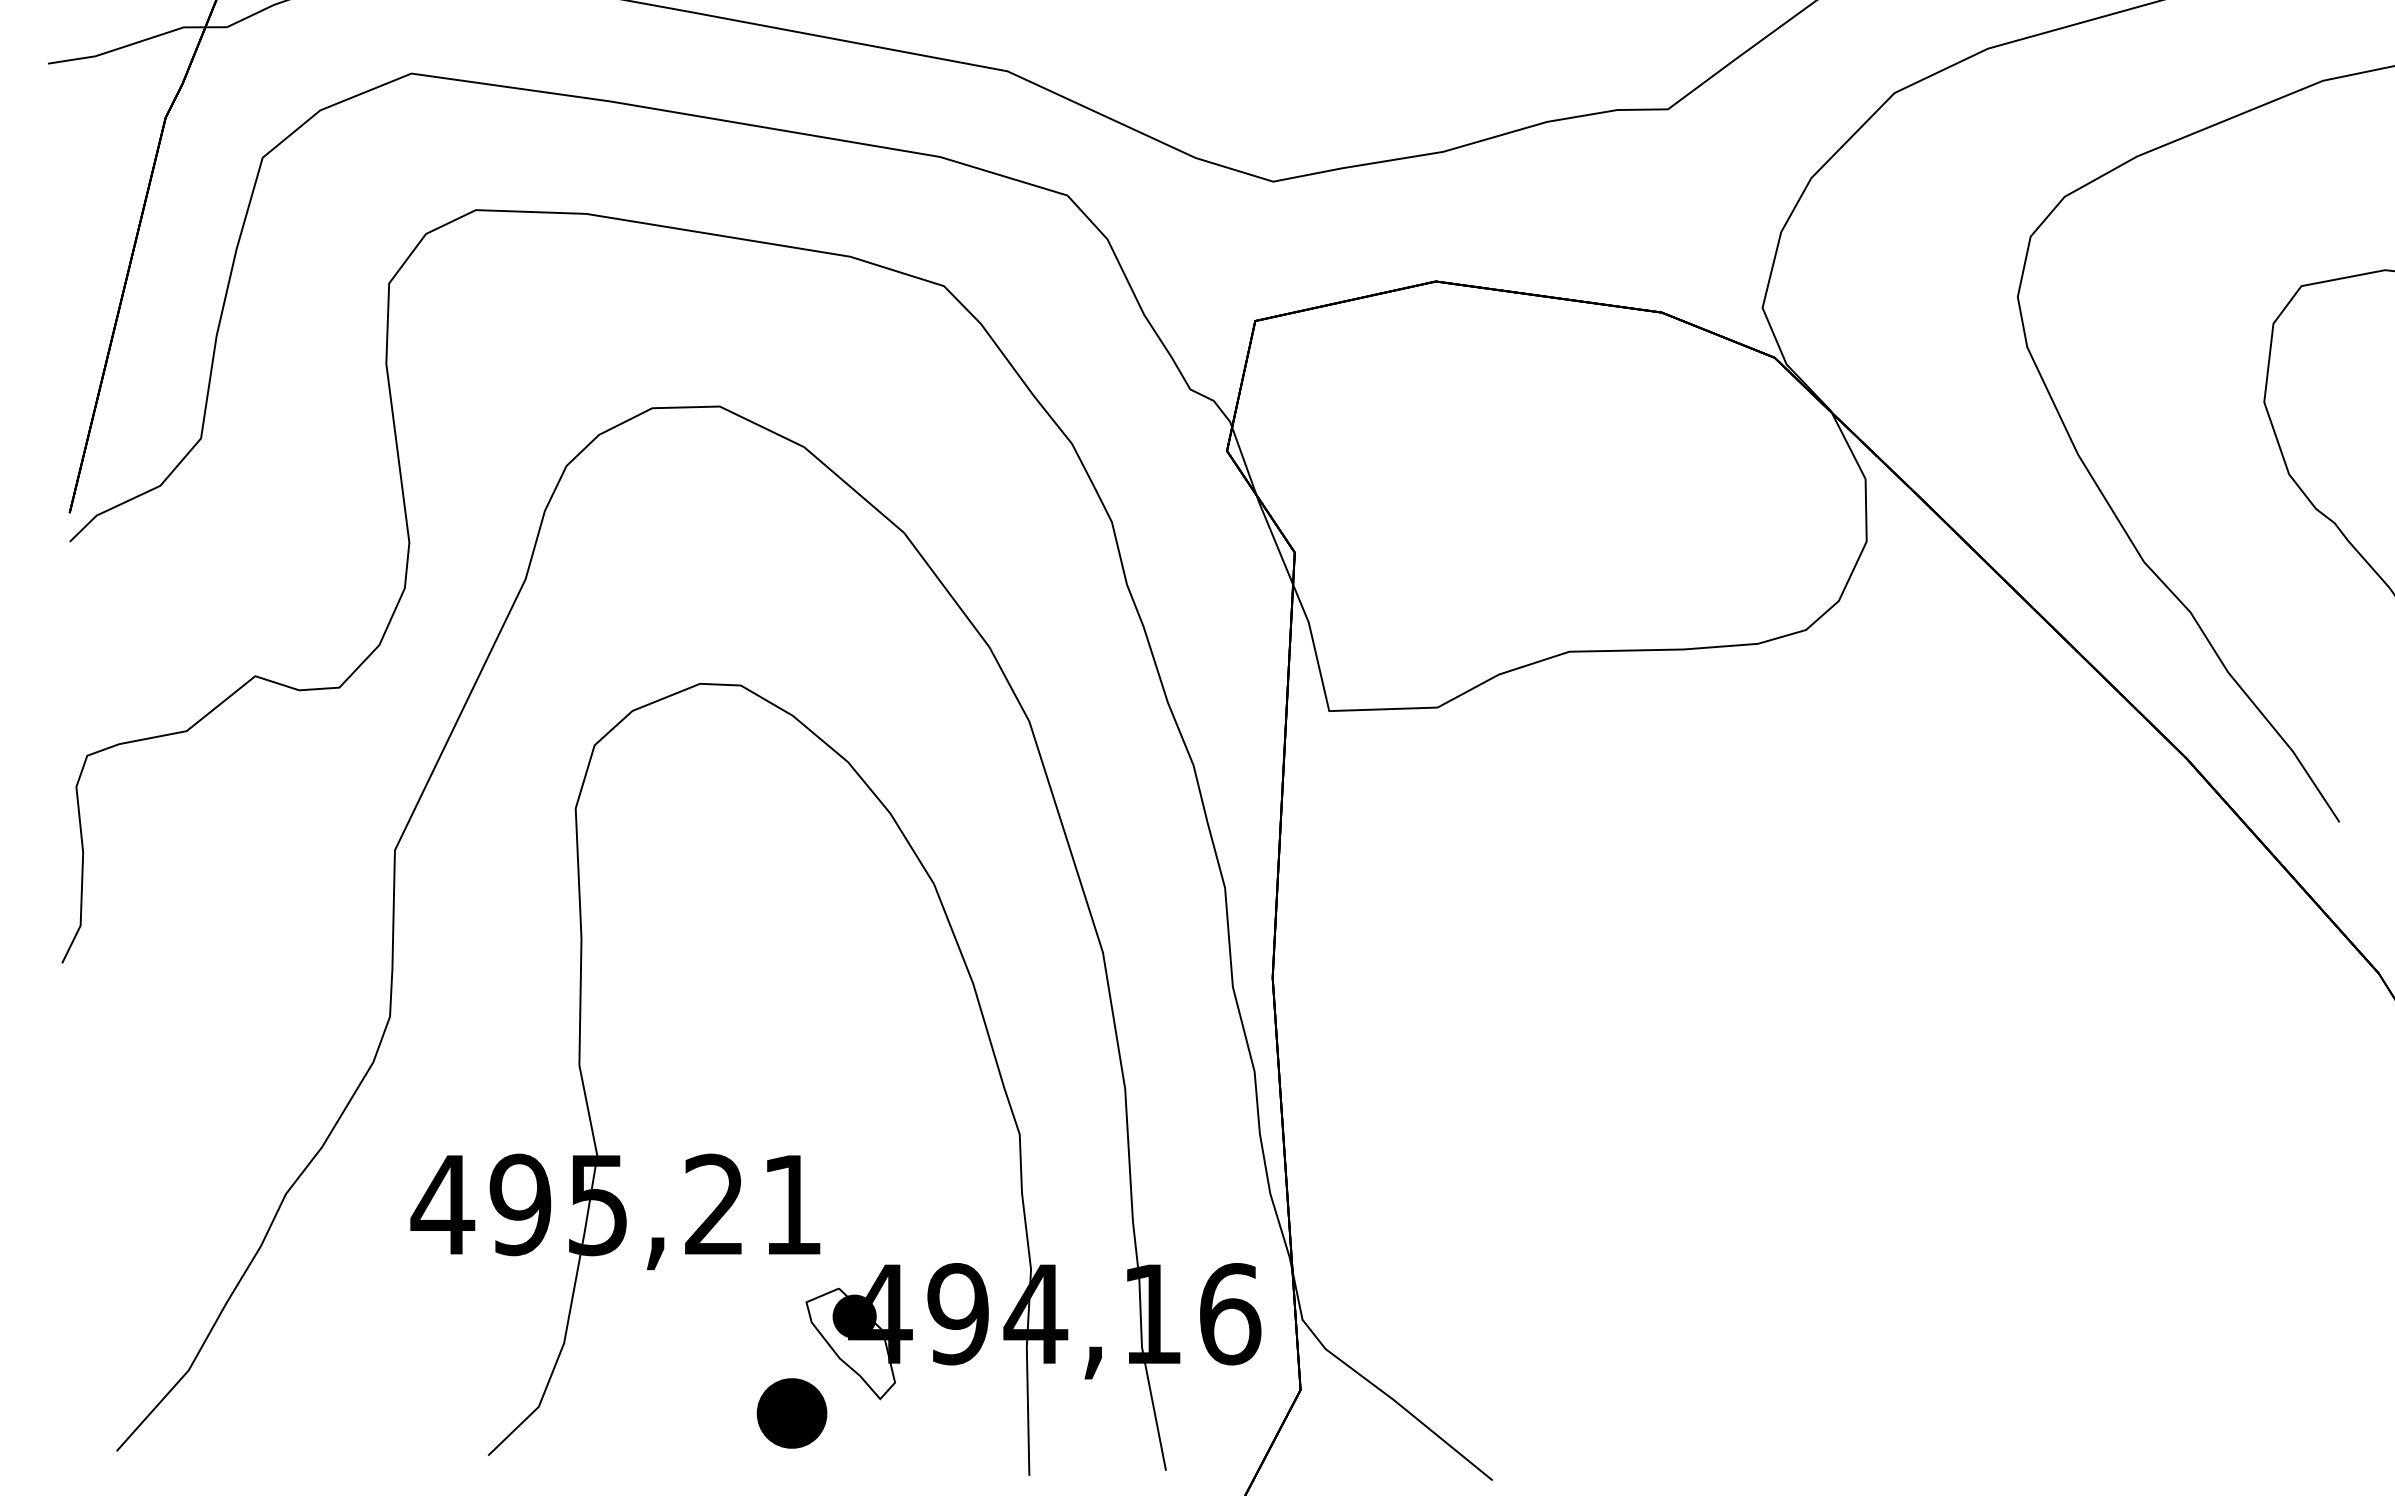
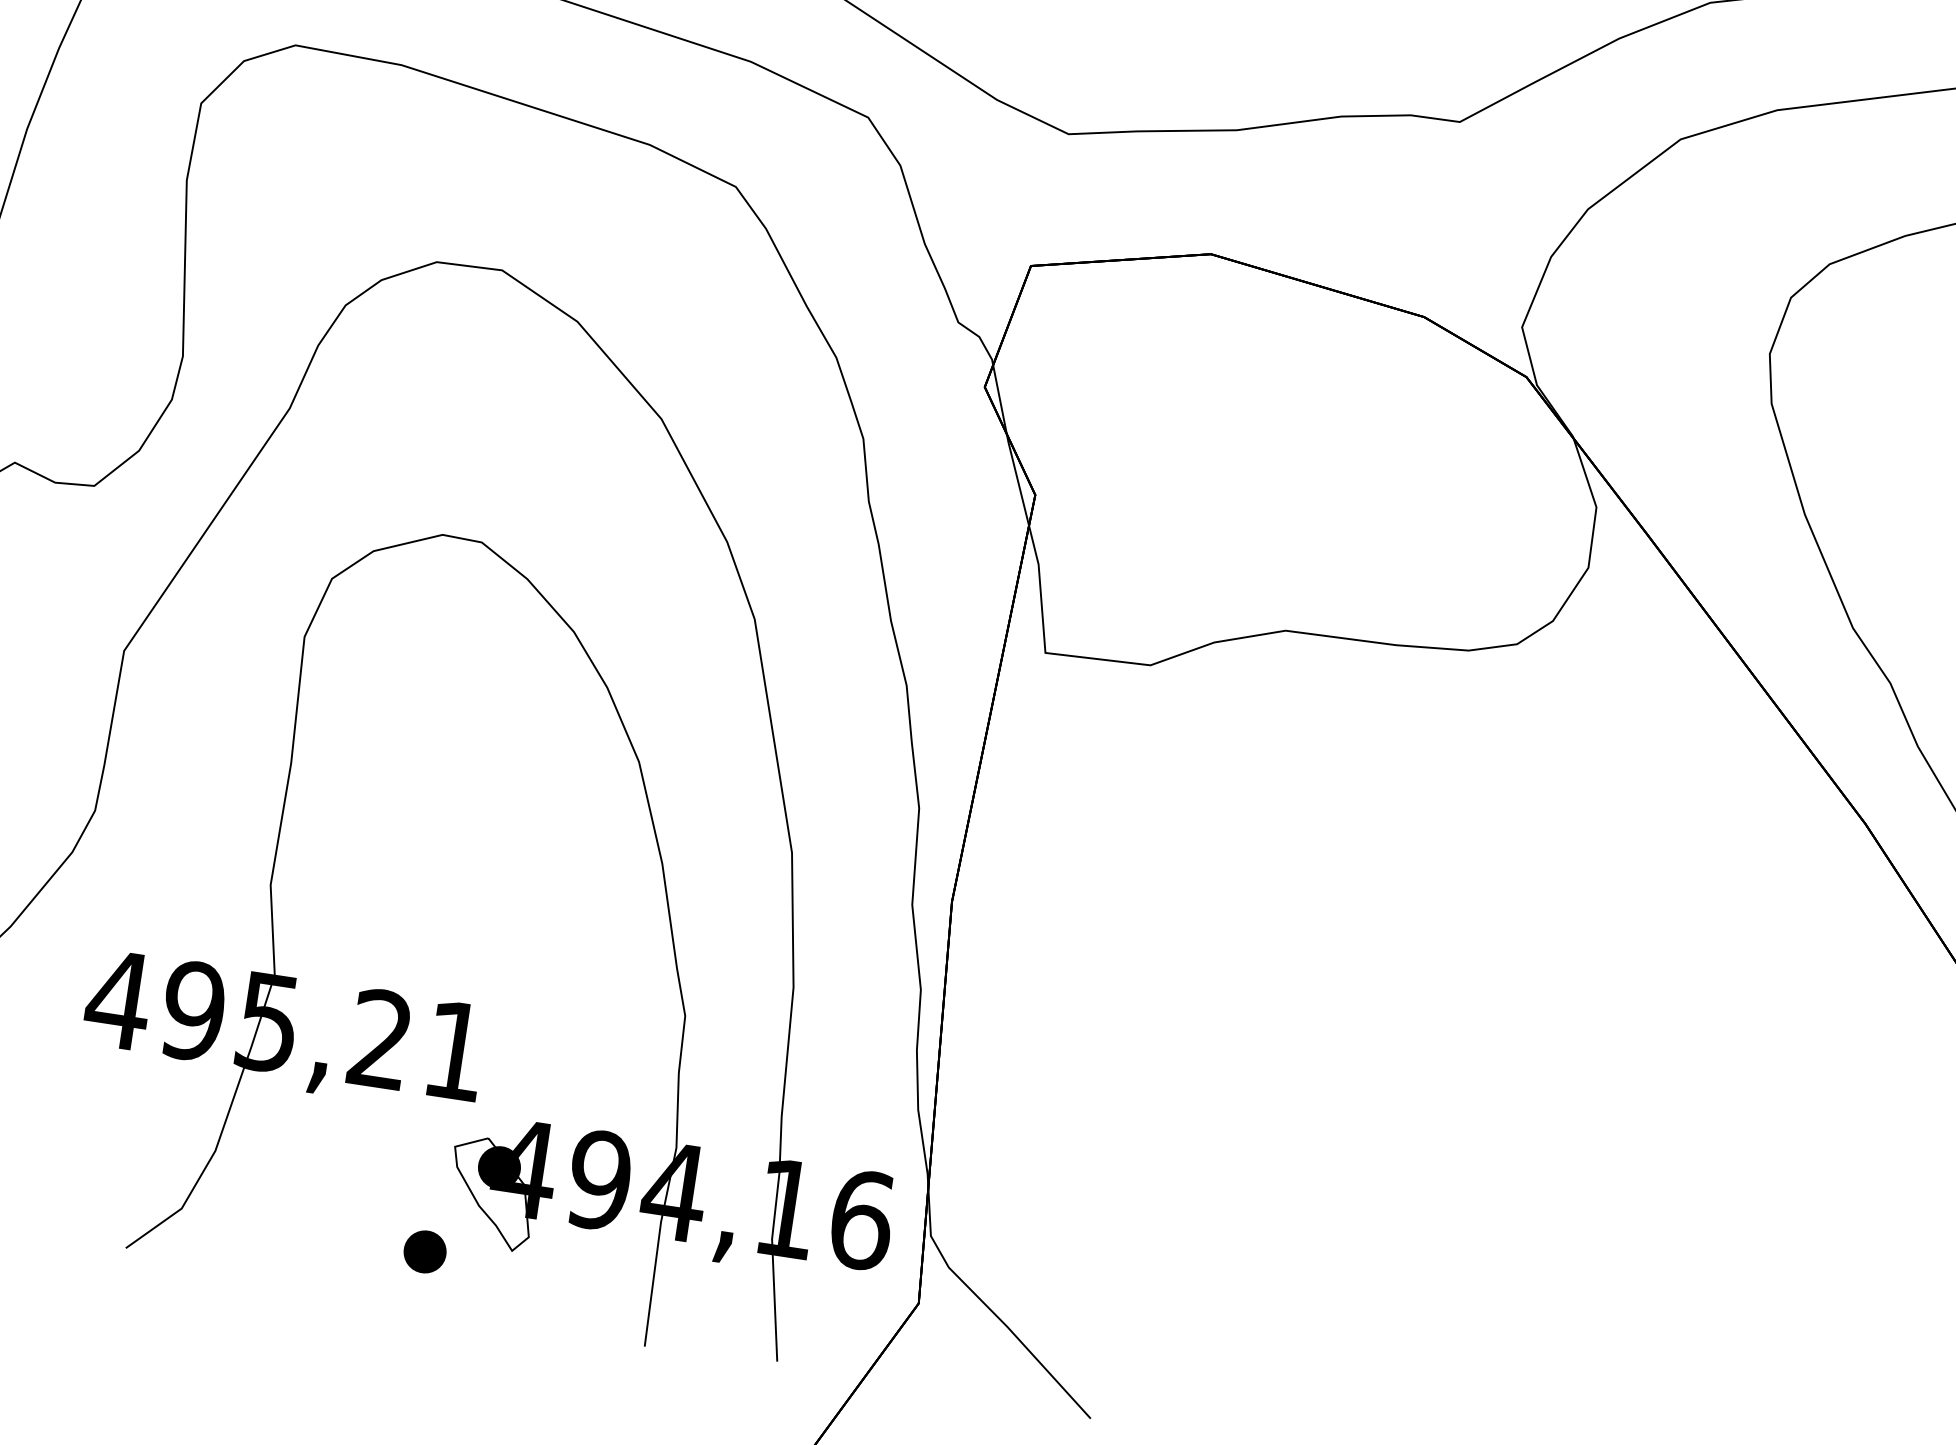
part: (792, 1413) -> (425, 1251), size x0.62

